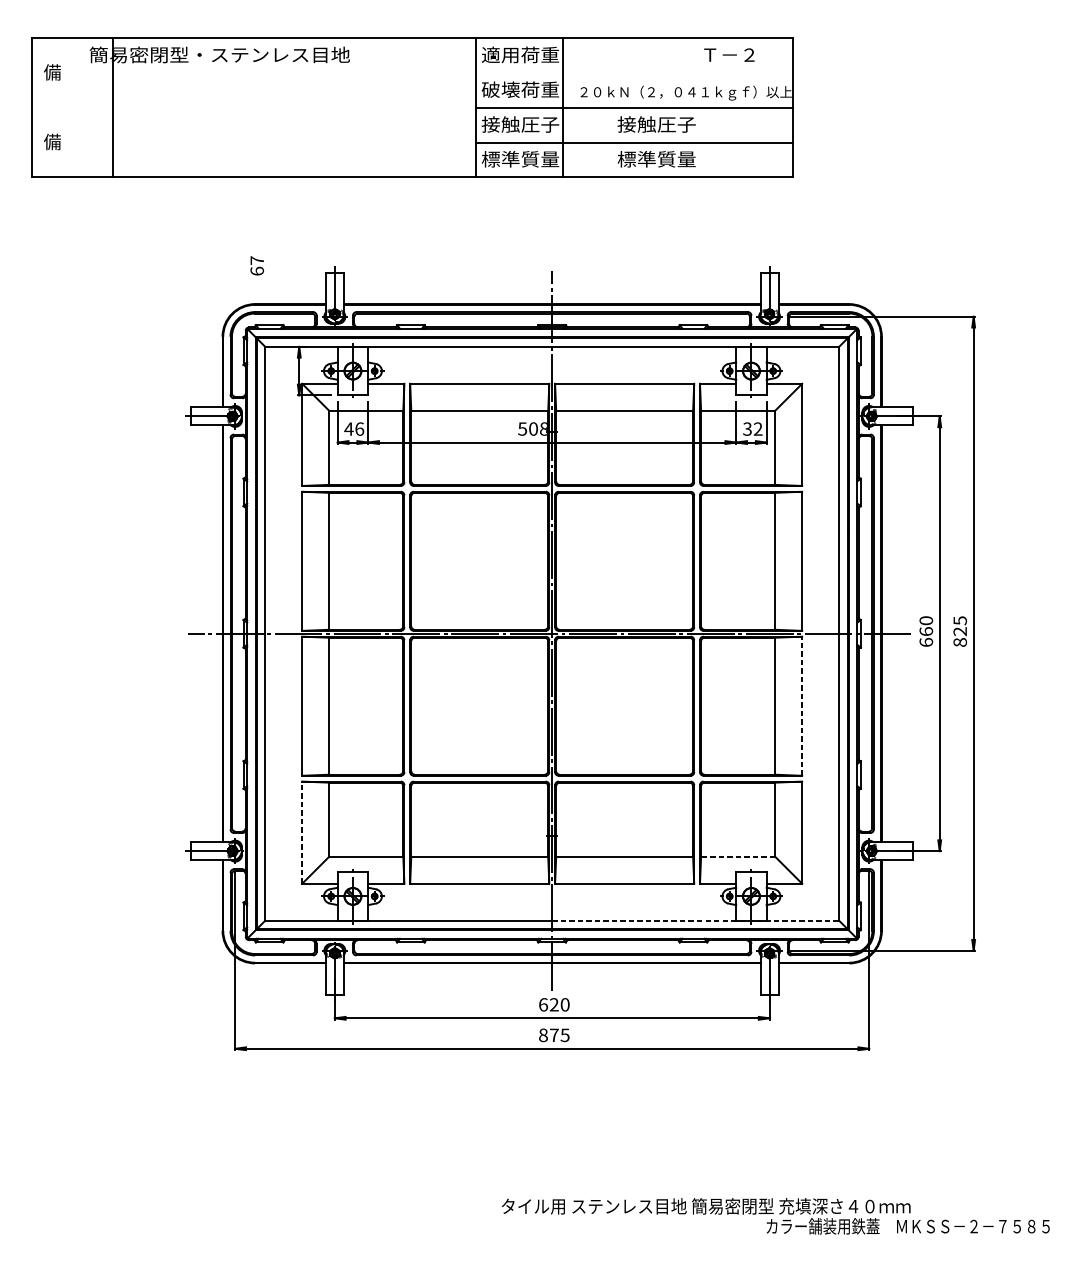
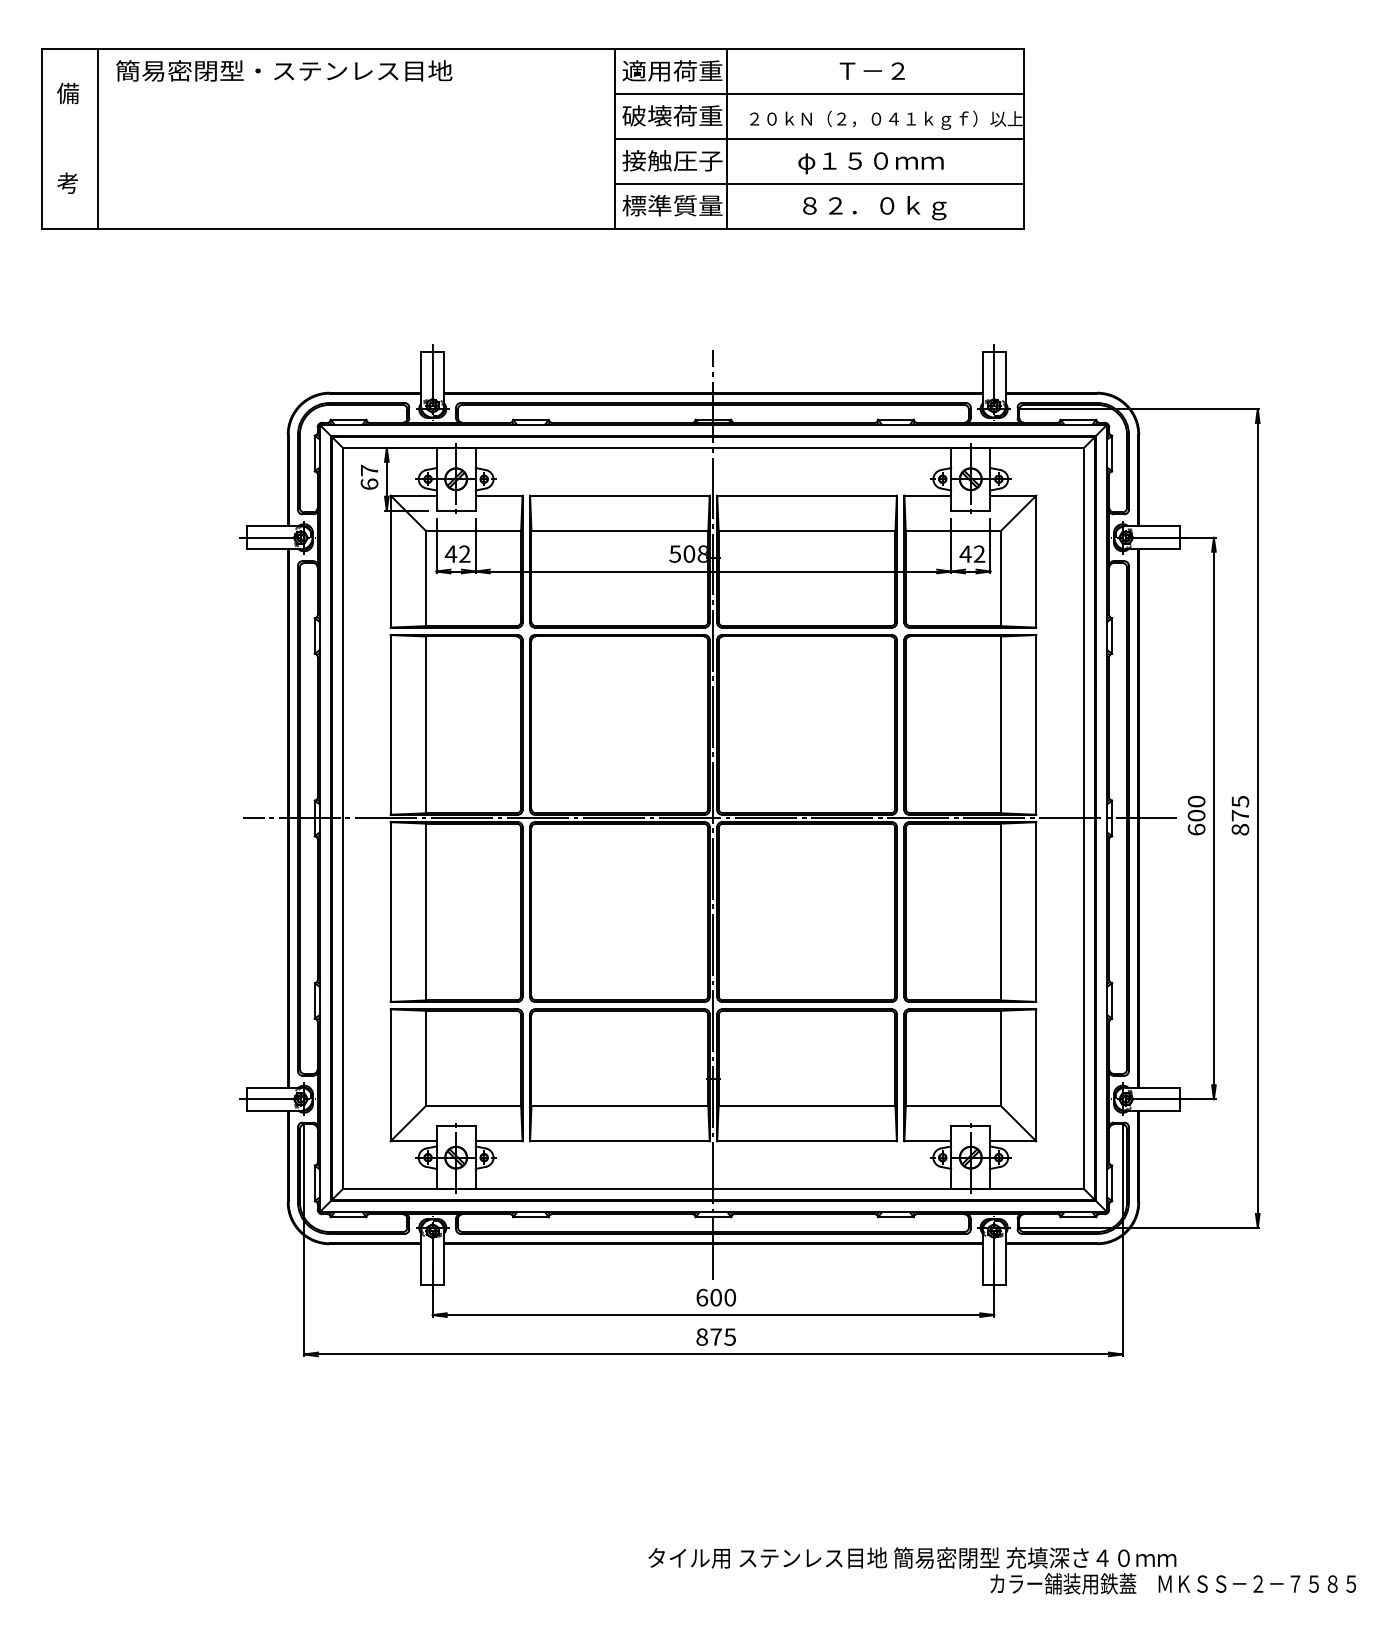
text: (728, 54) -> (871, 70), moved
line: (634, 73) -> (819, 94), added
line: (113, 107) -> (98, 138), moved
text: (673, 125) -> (870, 162), 接触圧子 -> φ１５０ｍｍ
text: (52, 141) -> (67, 182), 備 -> 考
text: (675, 160) -> (872, 207), 標準質量 -> ８２．０ｋｇ
text: (257, 265) -> (369, 476), moved
text: (359, 428) -> (464, 553), 46 -> 42
text: (747, 428) -> (965, 553), 32 -> 42
text: (926, 631) -> (1196, 815), 660 -> 600
text: (959, 631) -> (1239, 815), 825 -> 875
line: (802, 706) -> (1036, 912), dashed -> solid
line: (302, 832) -> (390, 1075), dashed -> solid
line: (738, 856) -> (953, 1106), dashed -> solid
line: (696, 921) -> (899, 1189), dashed -> solid
text: (553, 1004) -> (715, 1297), 620 -> 600

